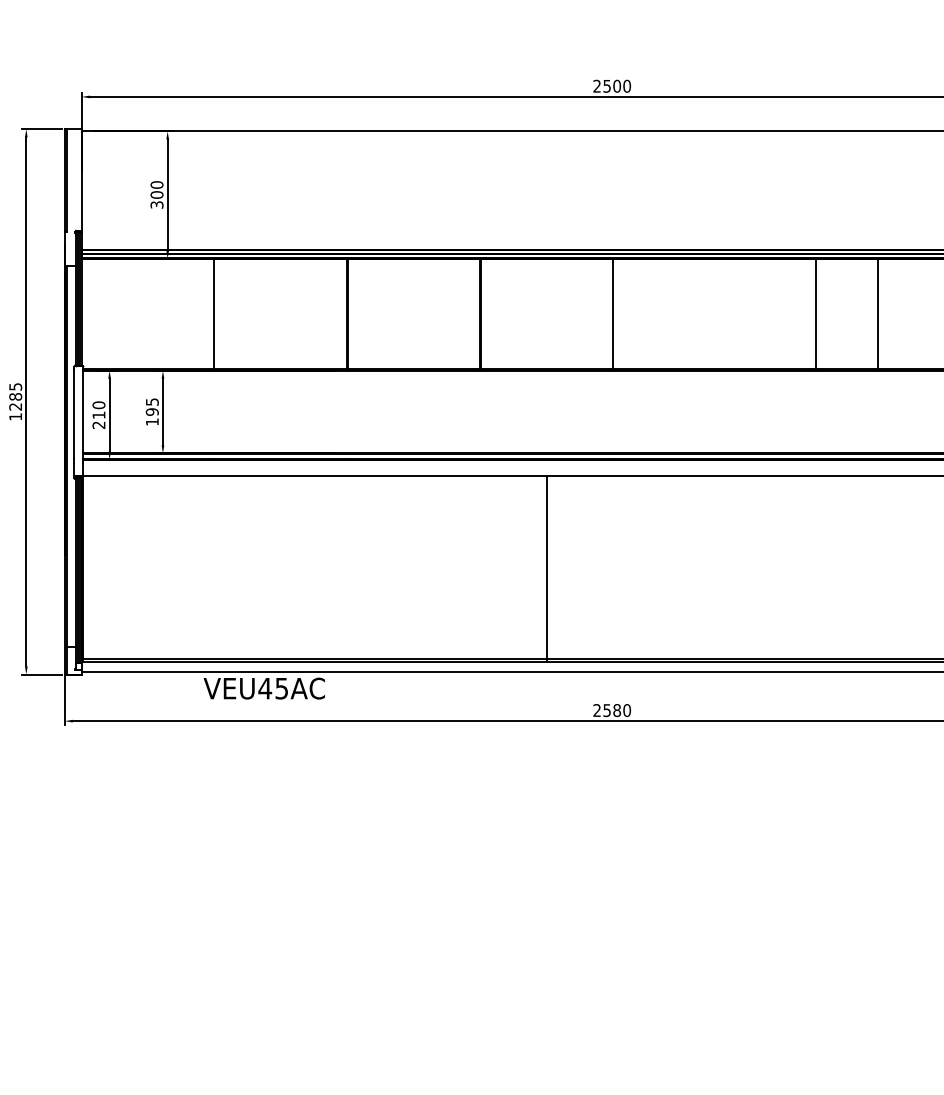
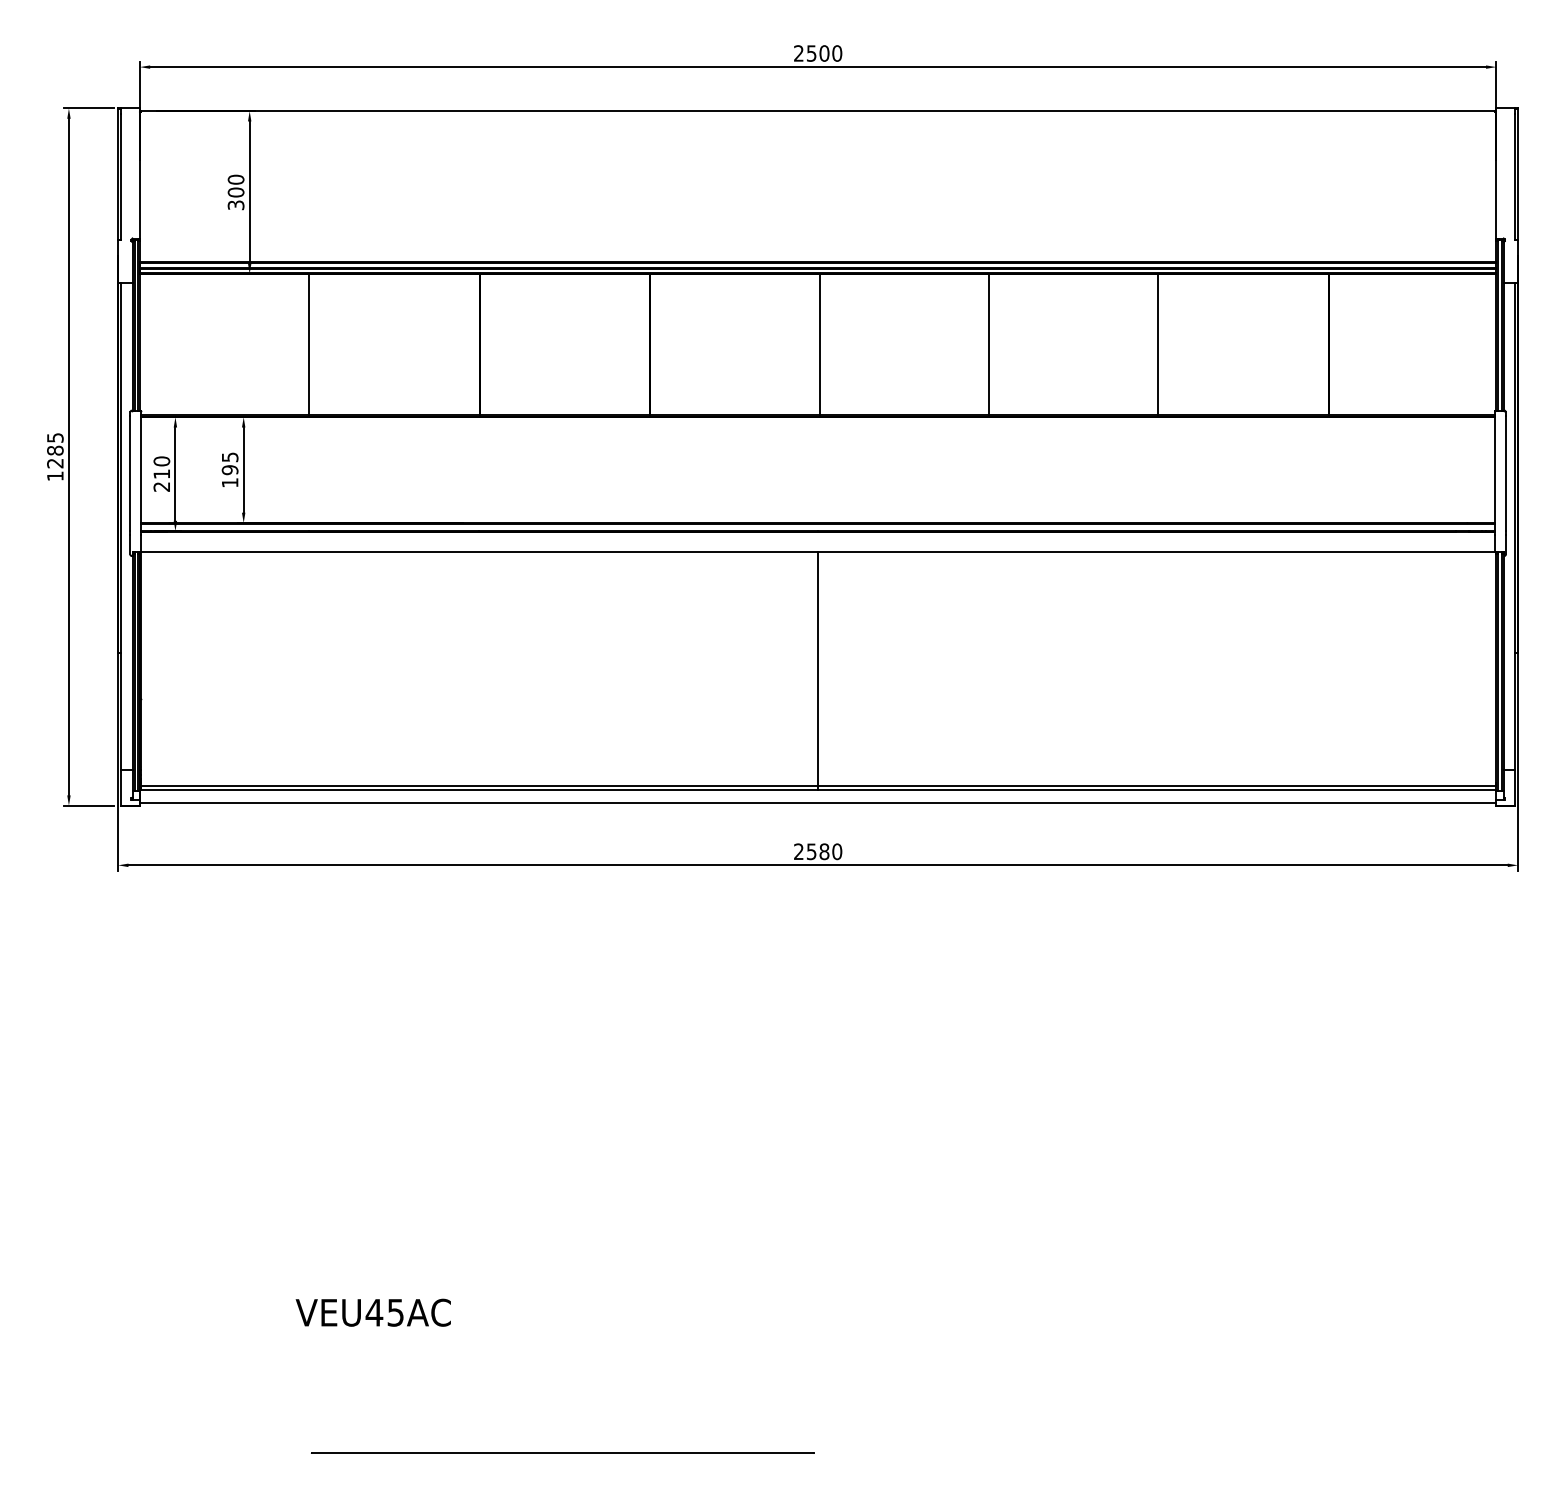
line: (815, 313) -> (988, 344), moved
line: (547, 568) -> (818, 670), moved
text: (263, 688) -> (372, 1312), moved

